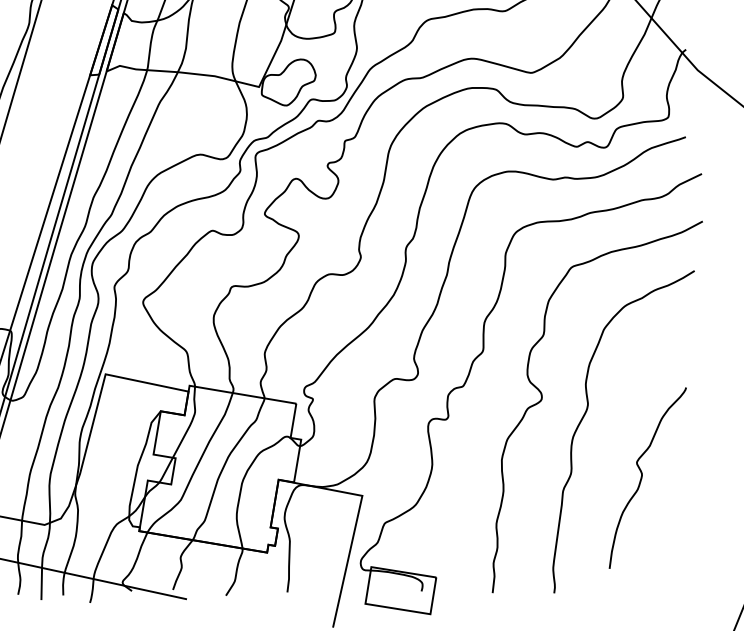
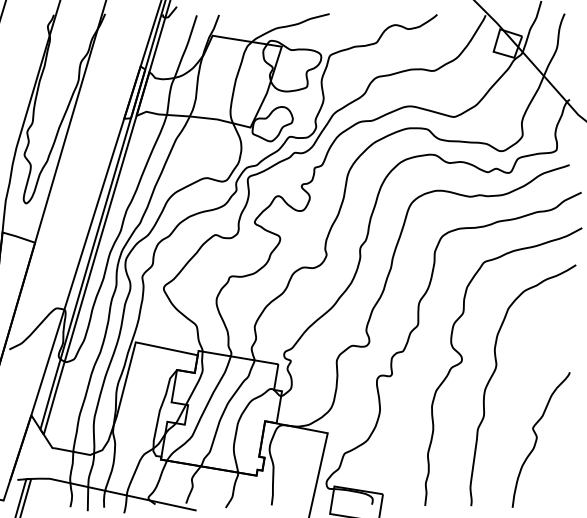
curve: (642, 477) -> (537, 439), moved

